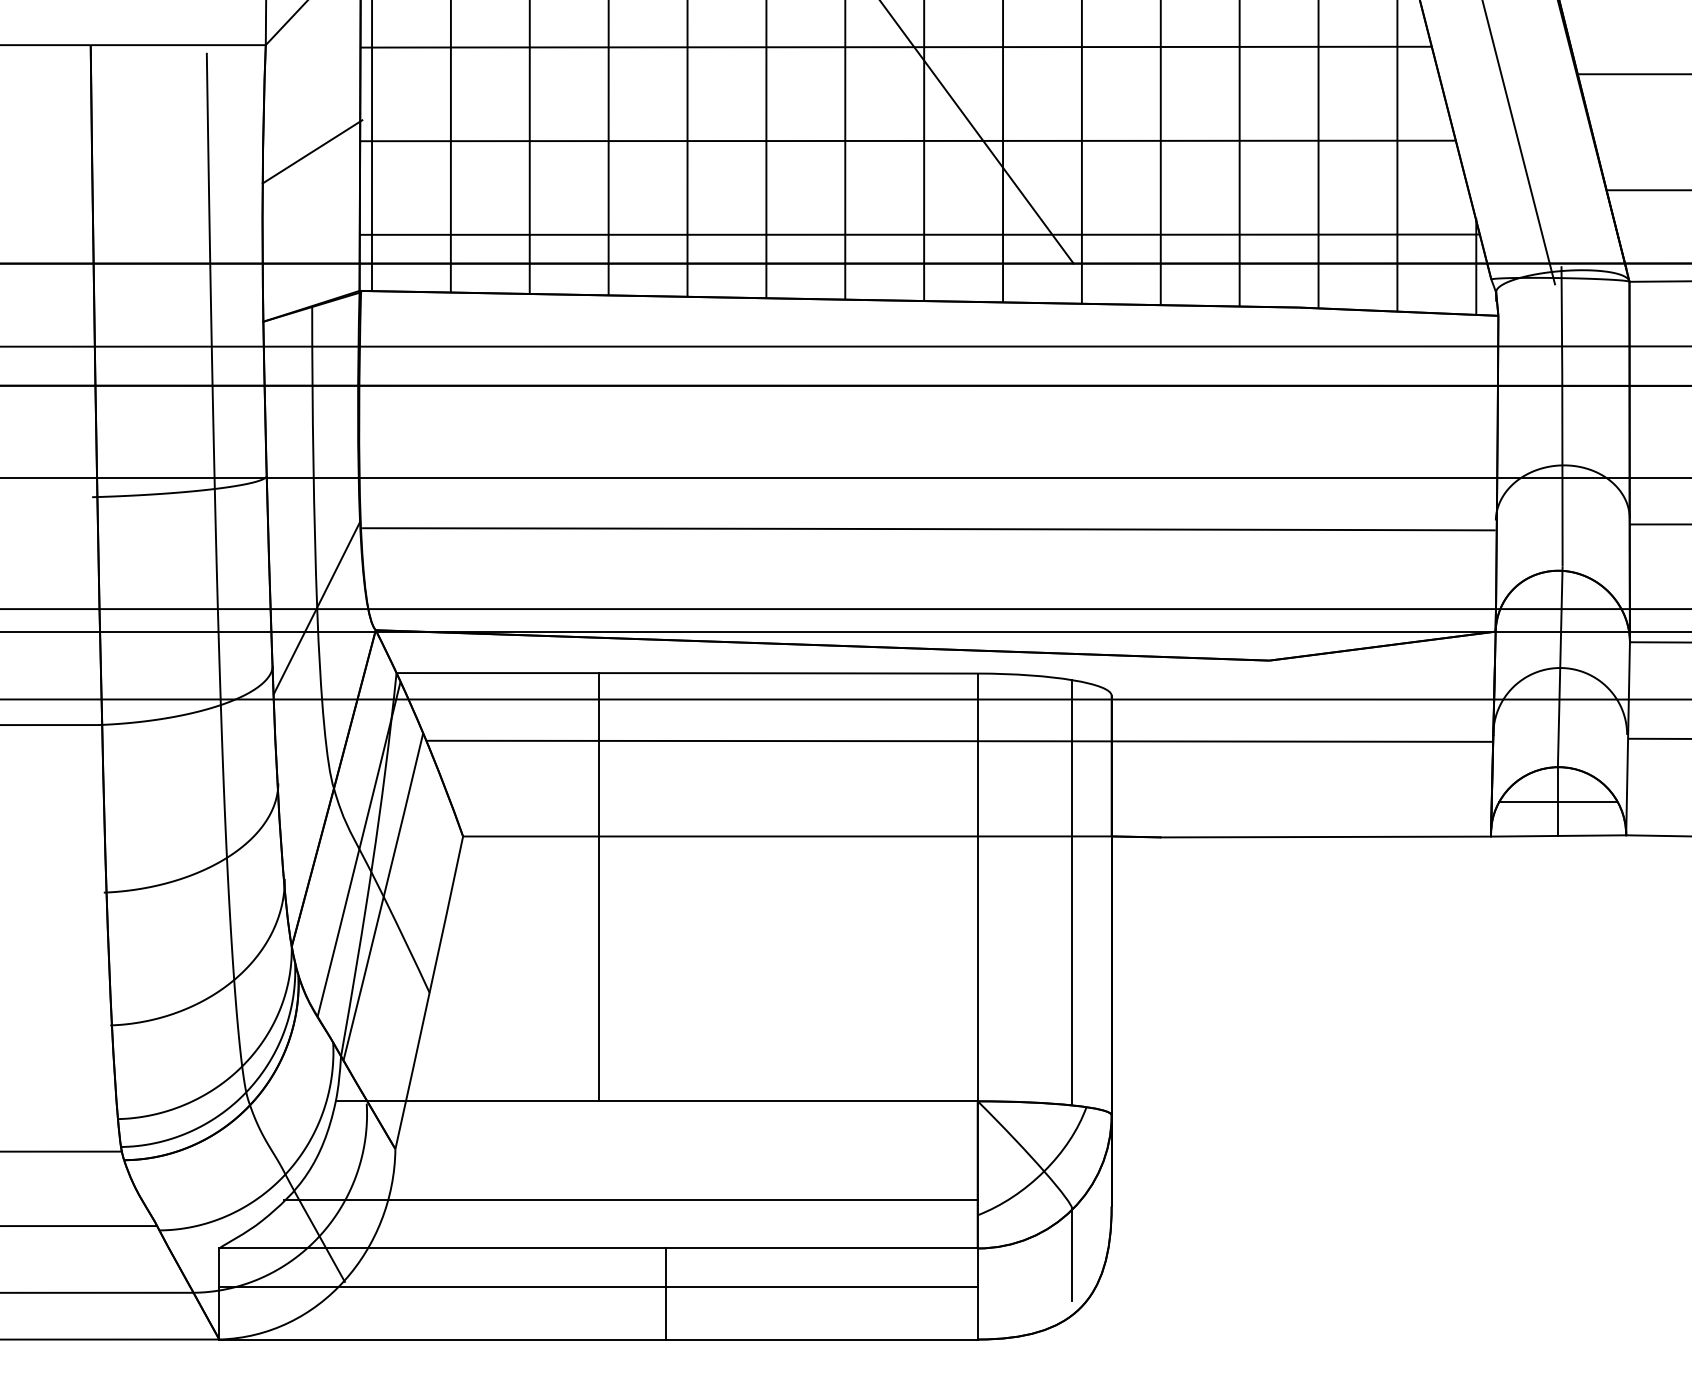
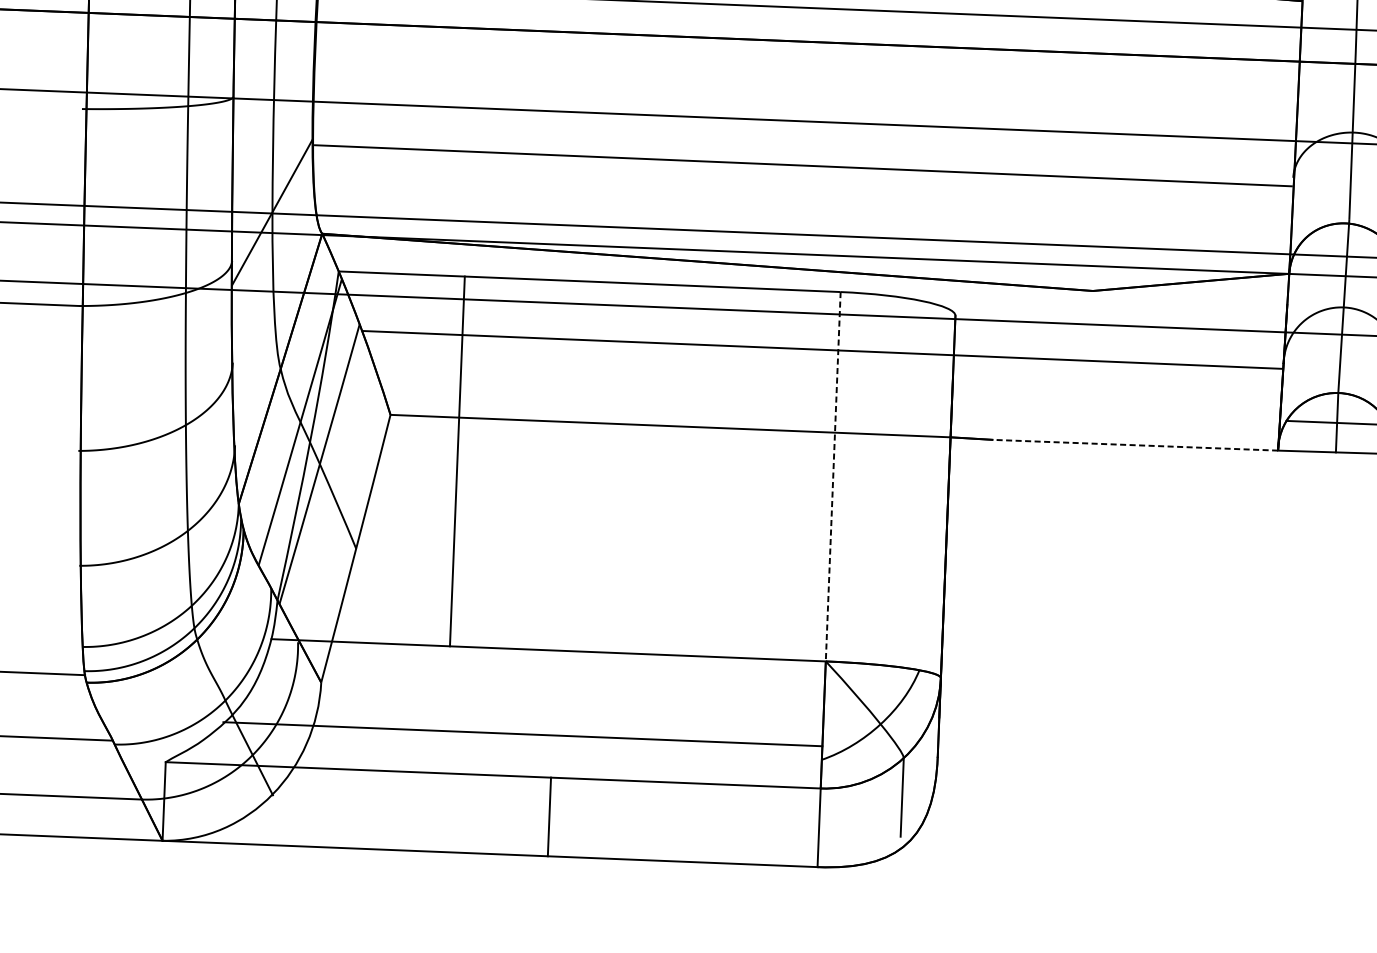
line: (1326, 837) -> (1136, 445), solid -> dashed
line: (598, 887) -> (457, 461), moved
line: (977, 887) -> (832, 476), solid -> dashed
line: (1072, 892) -> (914, 484), removed
line: (598, 1287) -> (491, 809), removed

